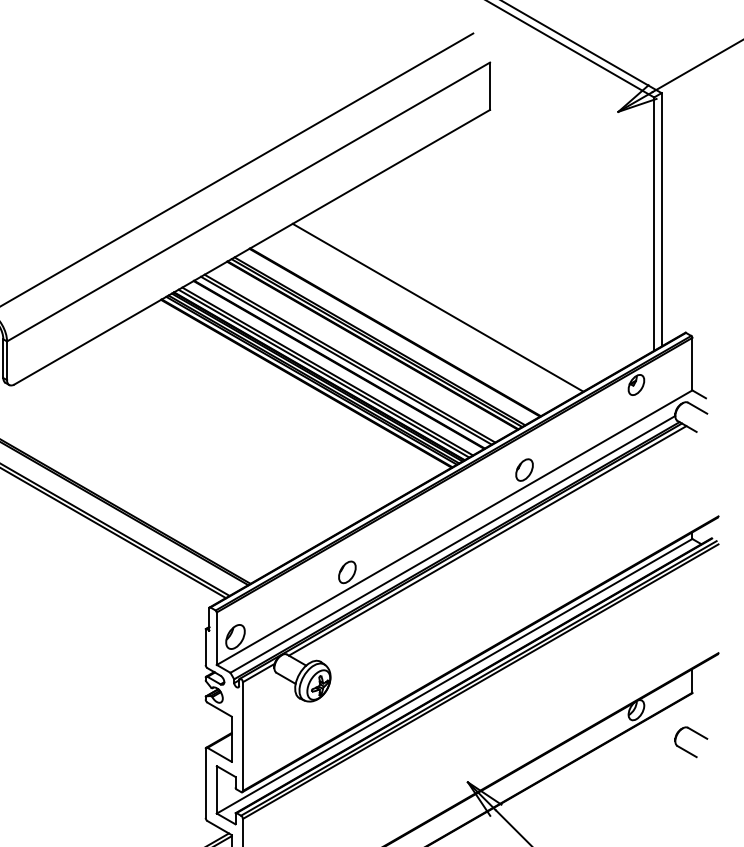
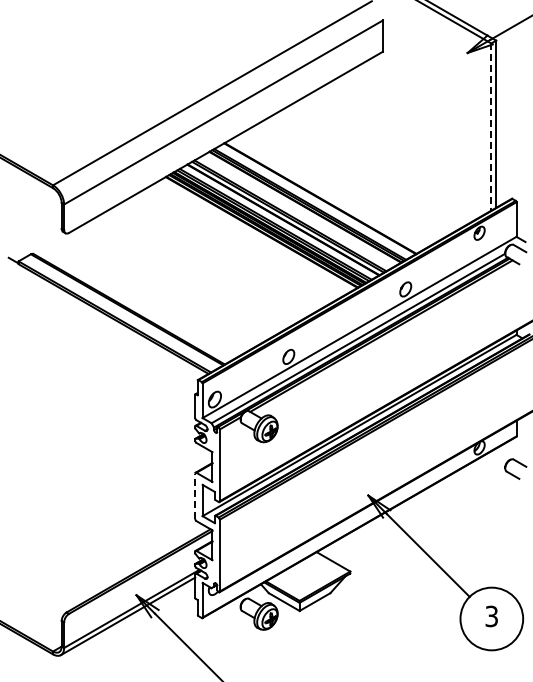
line: (654, 224) -> (491, 127), solid -> dashed
line: (437, 306) -> (348, 181), removed
line: (206, 783) -> (195, 496), solid -> dashed

